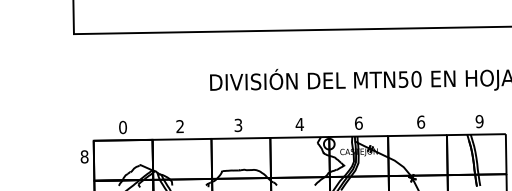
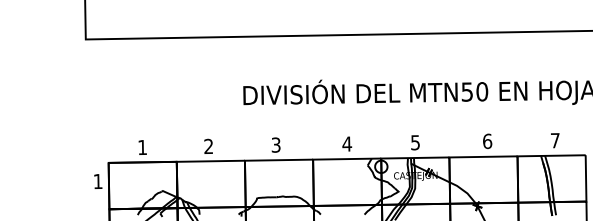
text: (479, 121) -> (555, 140), 9 -> 7
text: (358, 122) -> (415, 141), 6 -> 5
text: (122, 127) -> (141, 147), 0 -> 1
text: (84, 156) -> (98, 181), 8 -> 1

